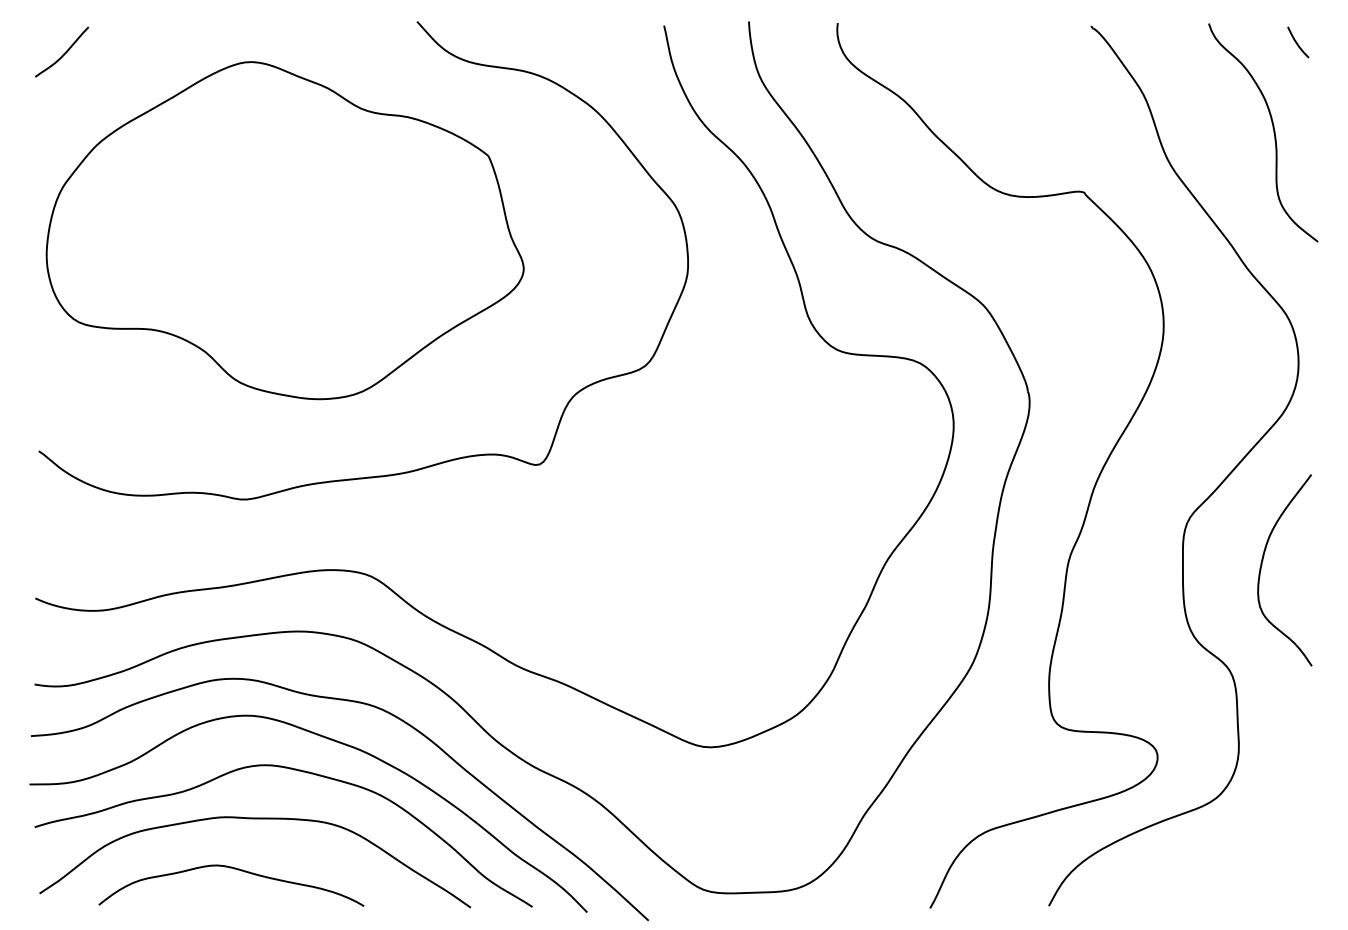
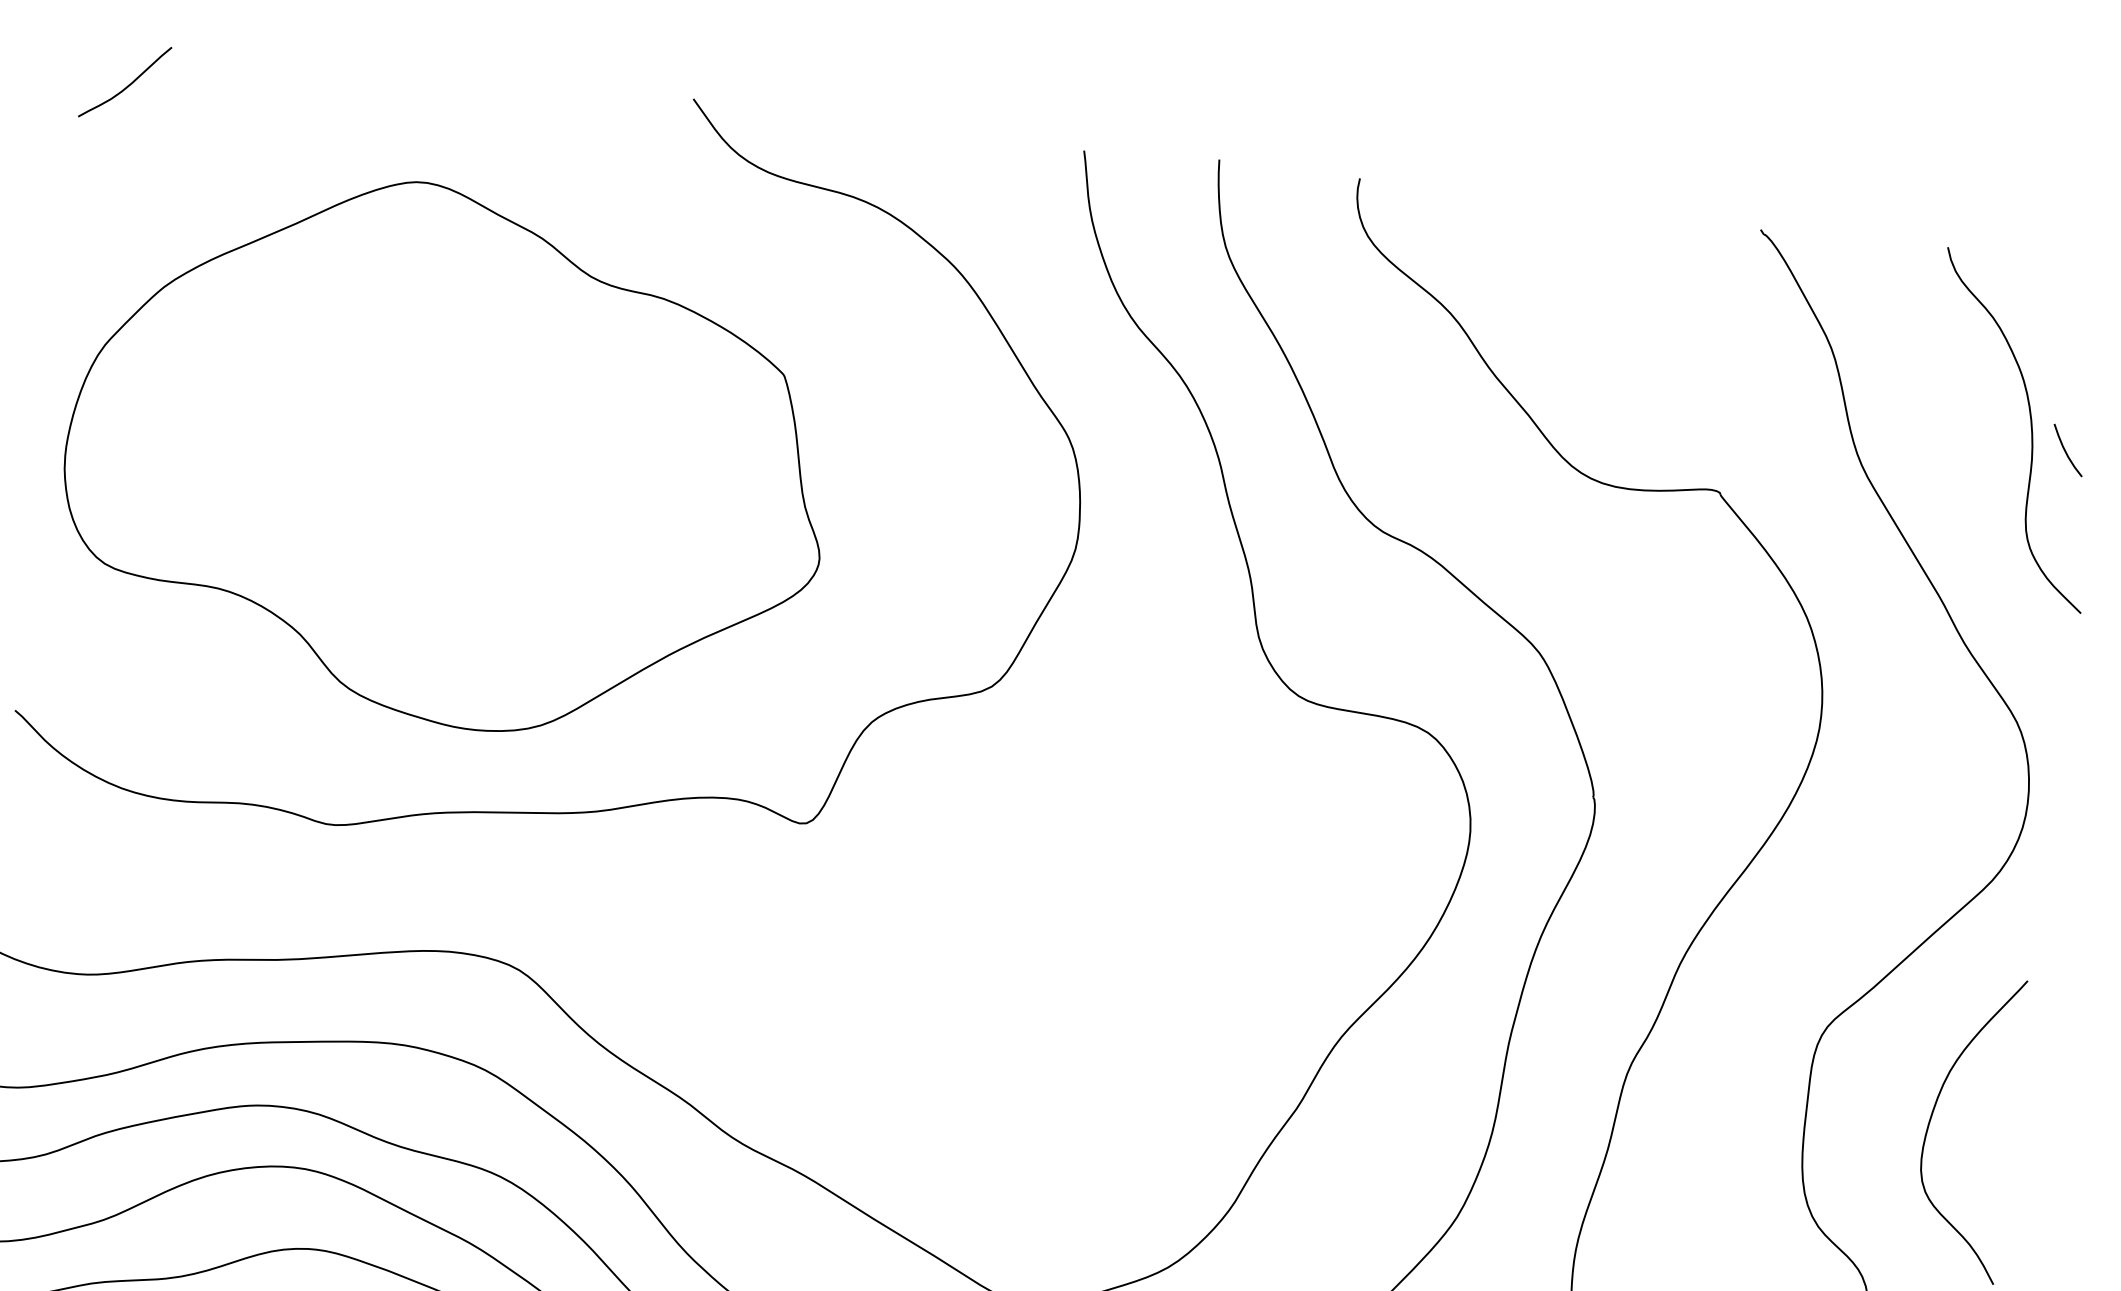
curve: (1297, 42) -> (2066, 450), moved
part: (284, 230) -> (447, 455), moved

